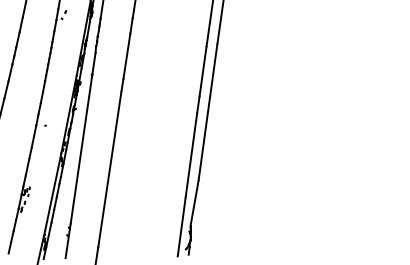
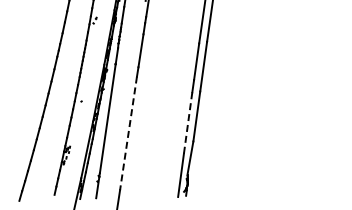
line: (191, 155) -> (188, 123), solid -> dashed
line: (109, 169) -> (128, 133), solid -> dashed

